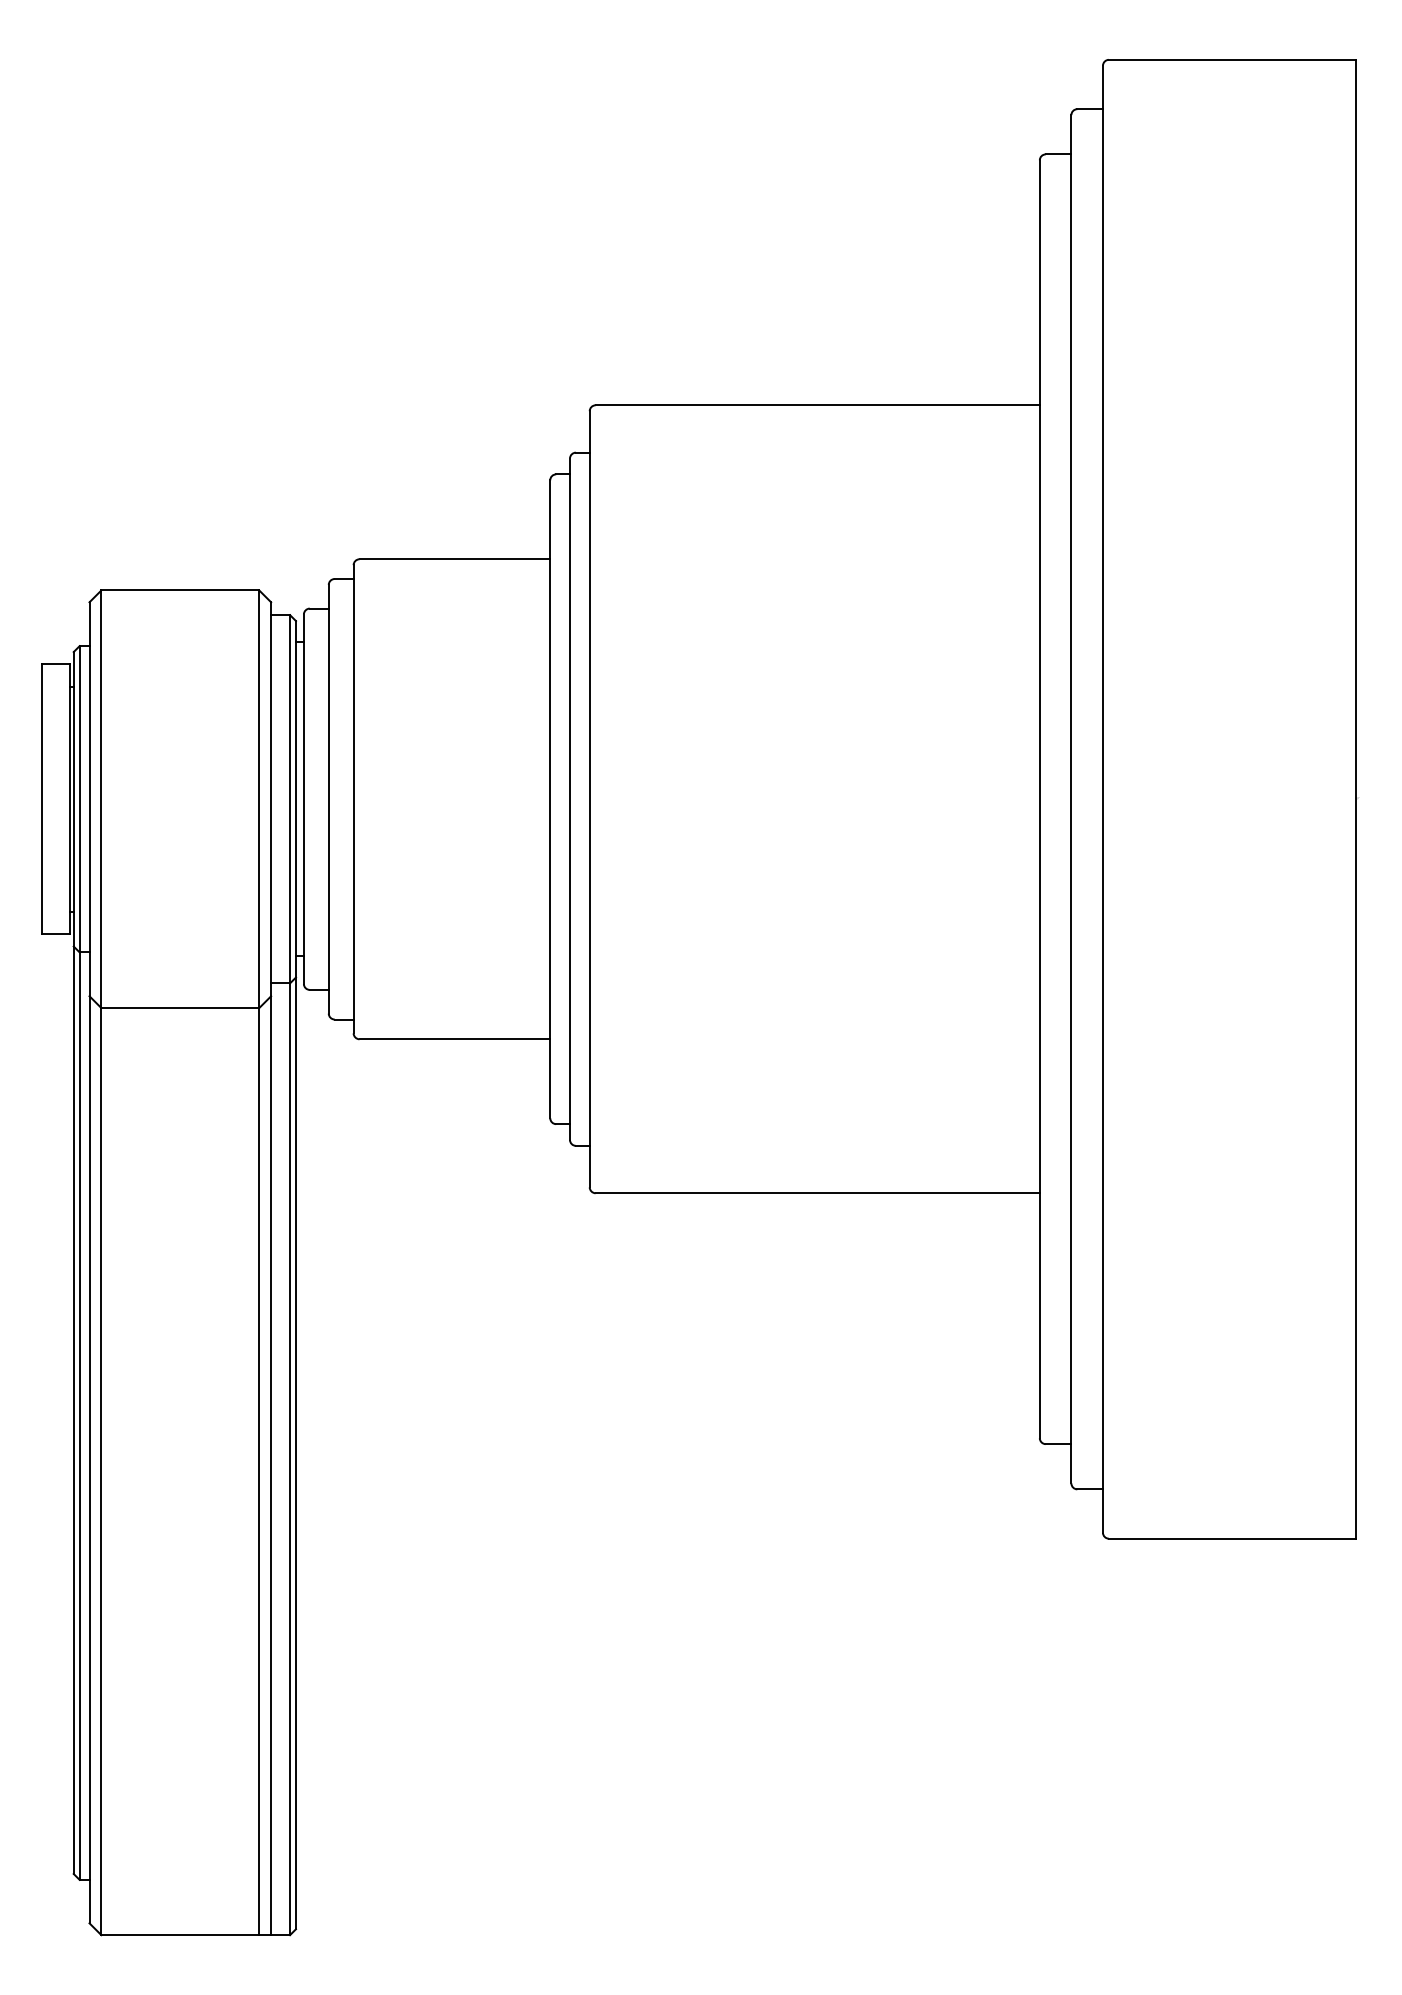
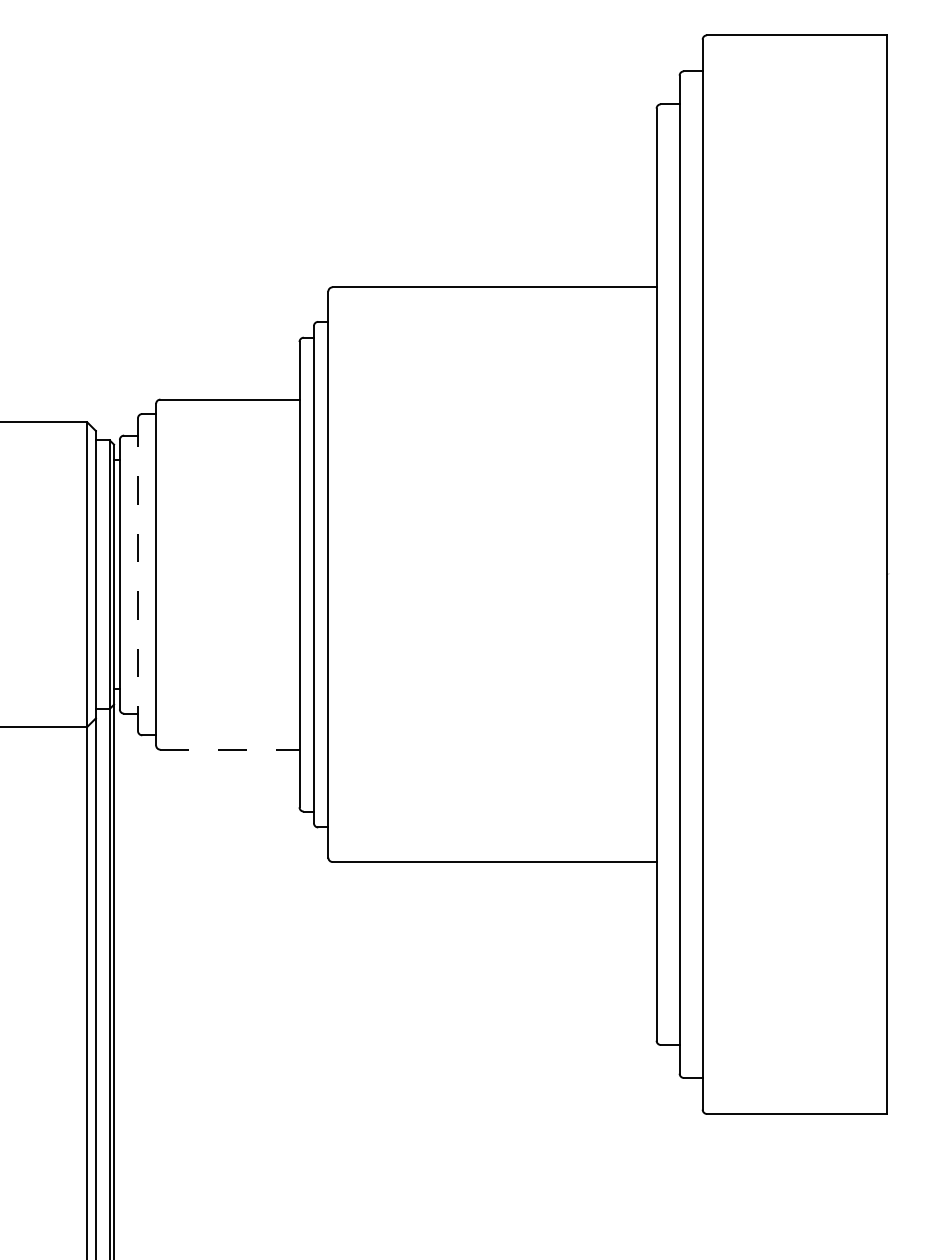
line: (328, 799) -> (137, 574), solid -> dashed
line: (455, 1039) -> (230, 749), solid -> dashed

